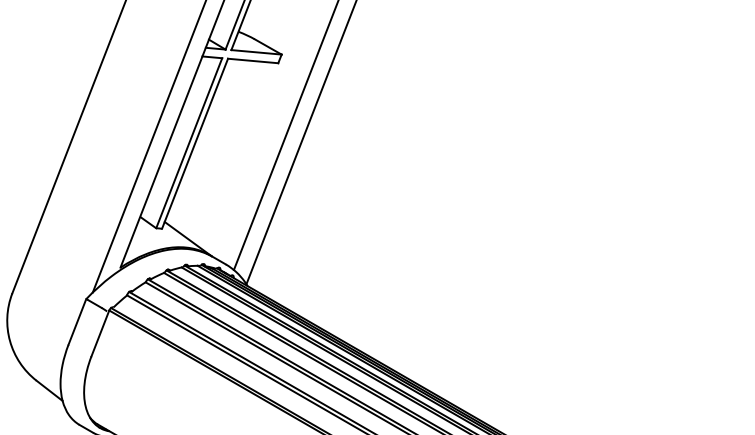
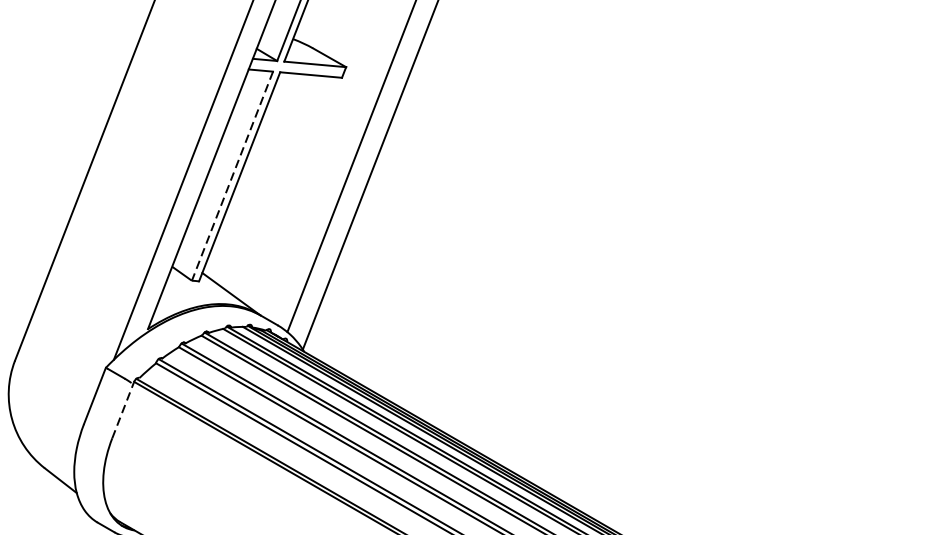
line: (189, 143) -> (232, 176), solid -> dashed
line: (100, 333) -> (123, 410), solid -> dashed

